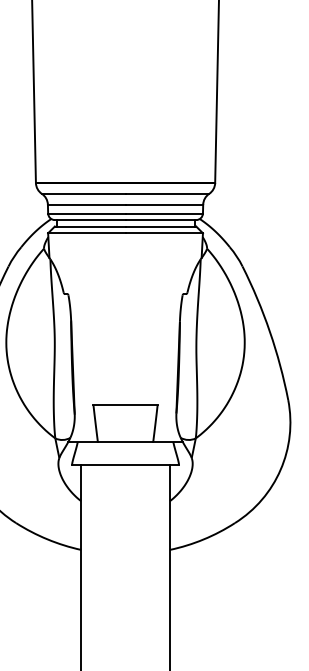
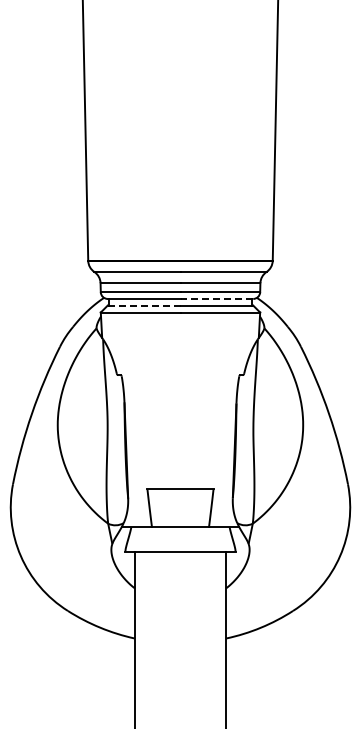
line: (160, 219) -> (216, 298), solid -> dashed
line: (89, 226) -> (143, 305), solid -> dashed

